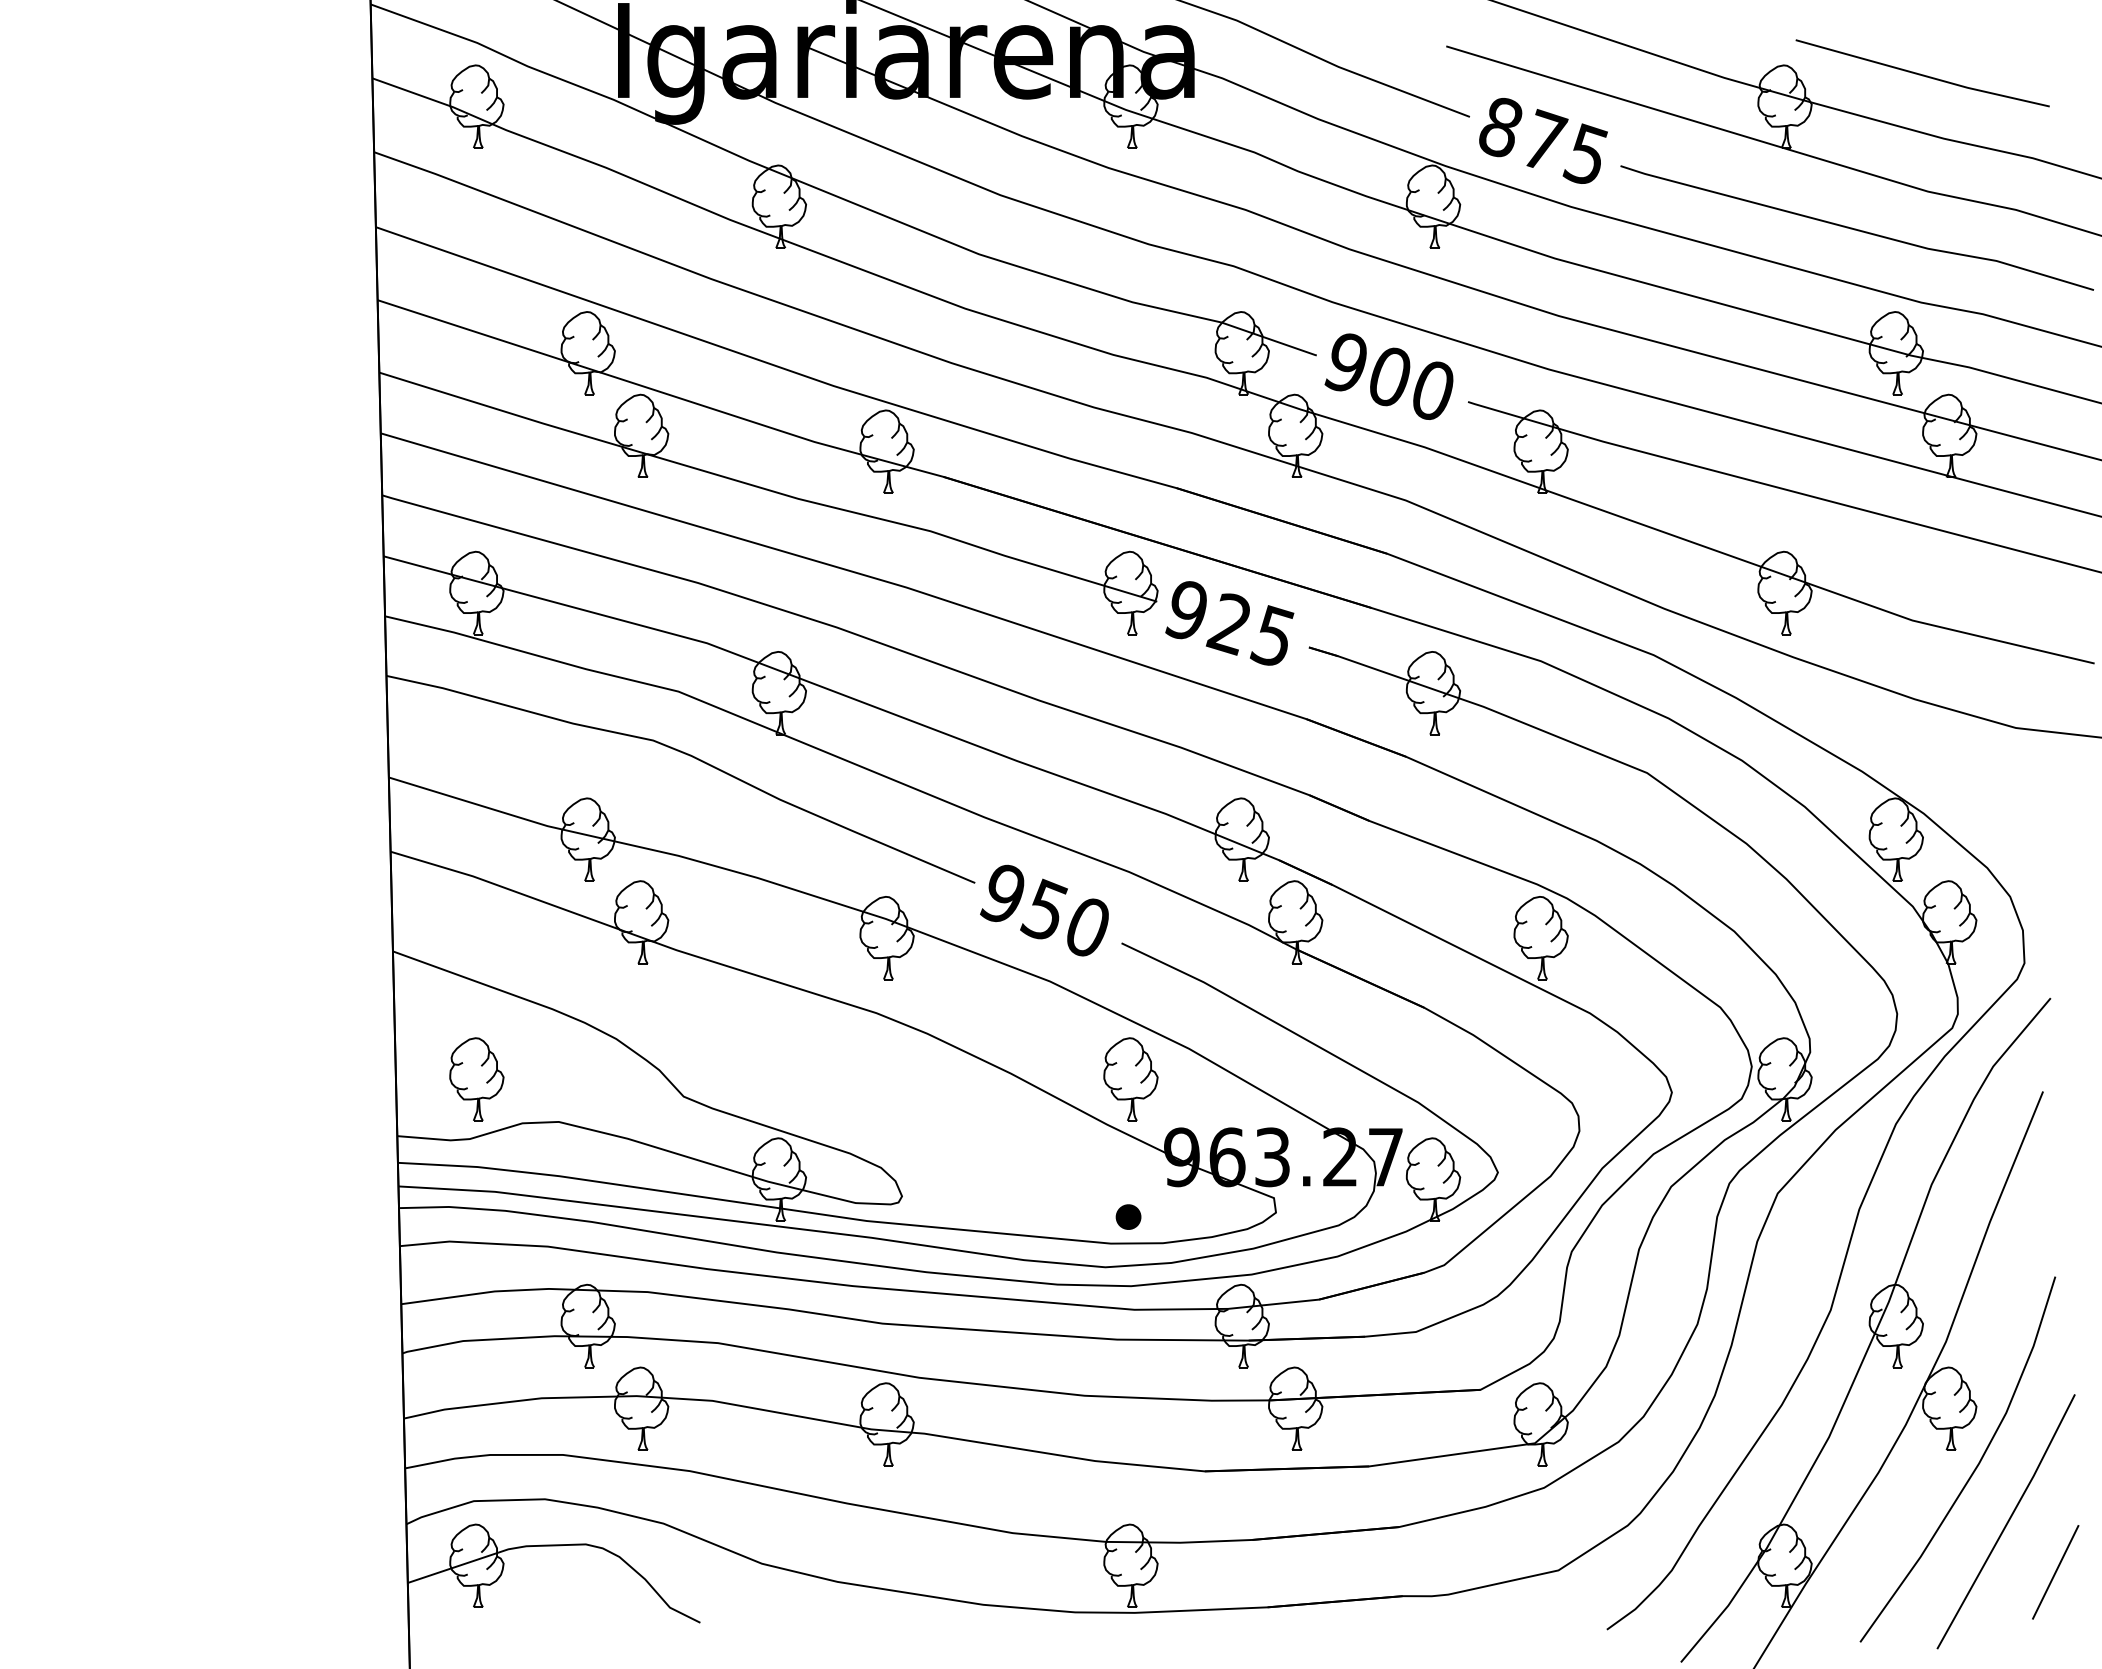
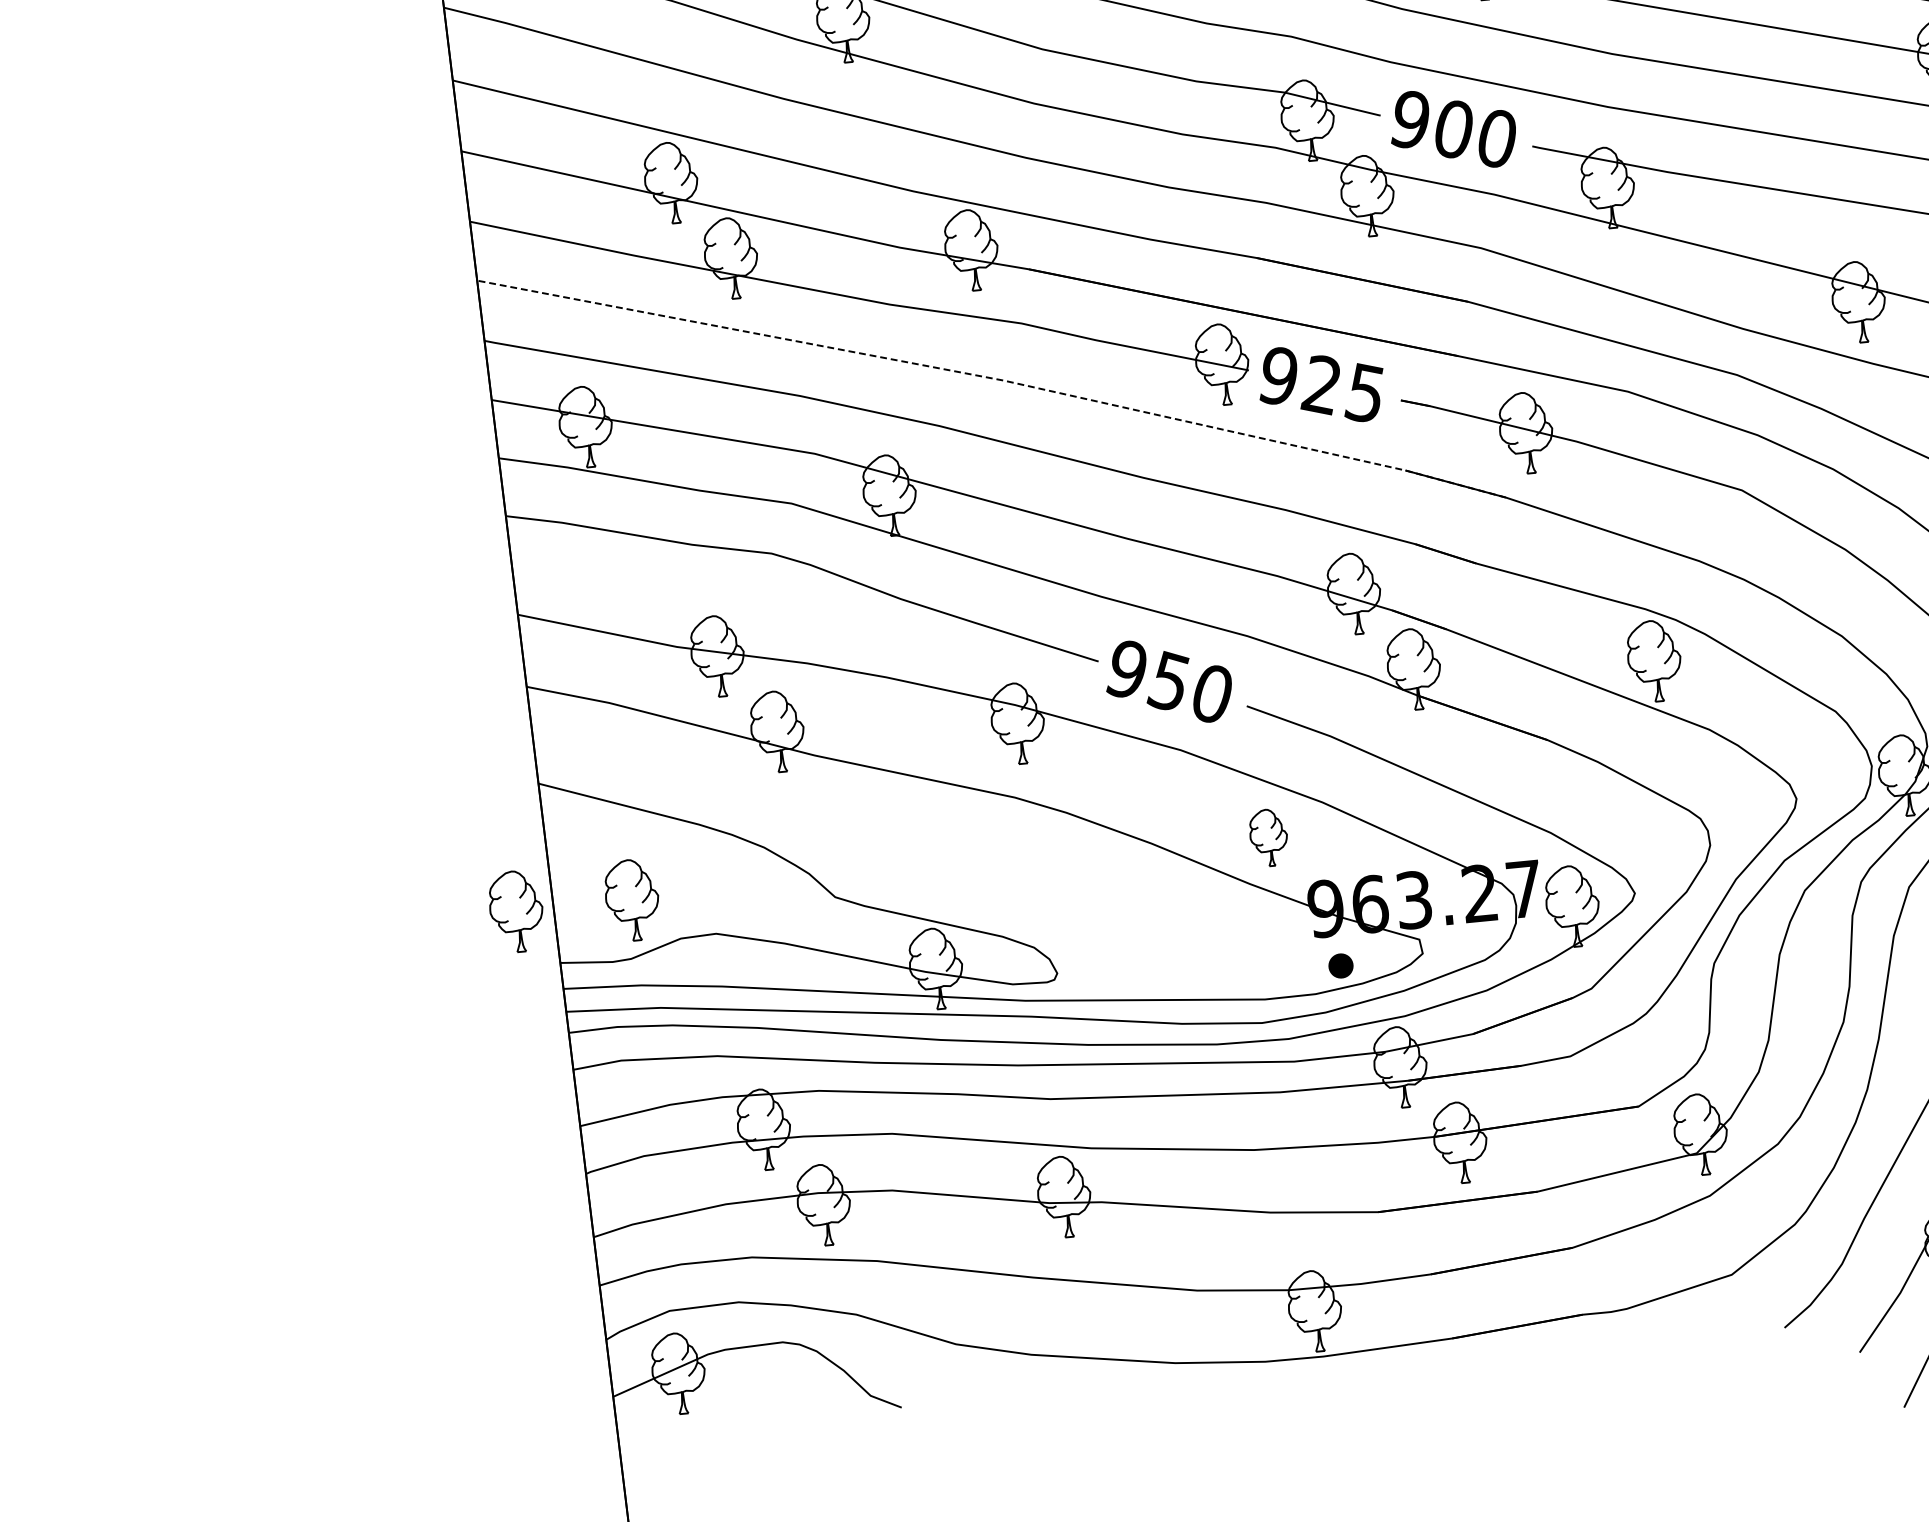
line: (897, 585) -> (994, 379), solid -> dashed
part: (357, 1079) -> (516, 911), added
part: (1130, 1079) -> (1268, 837), size x0.7
part: (1128, 1216) -> (1340, 965), moved

